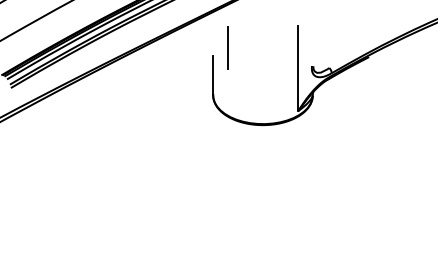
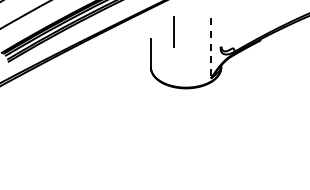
line: (226, 47) -> (173, 31), moved
line: (297, 68) -> (210, 48), solid -> dashed

